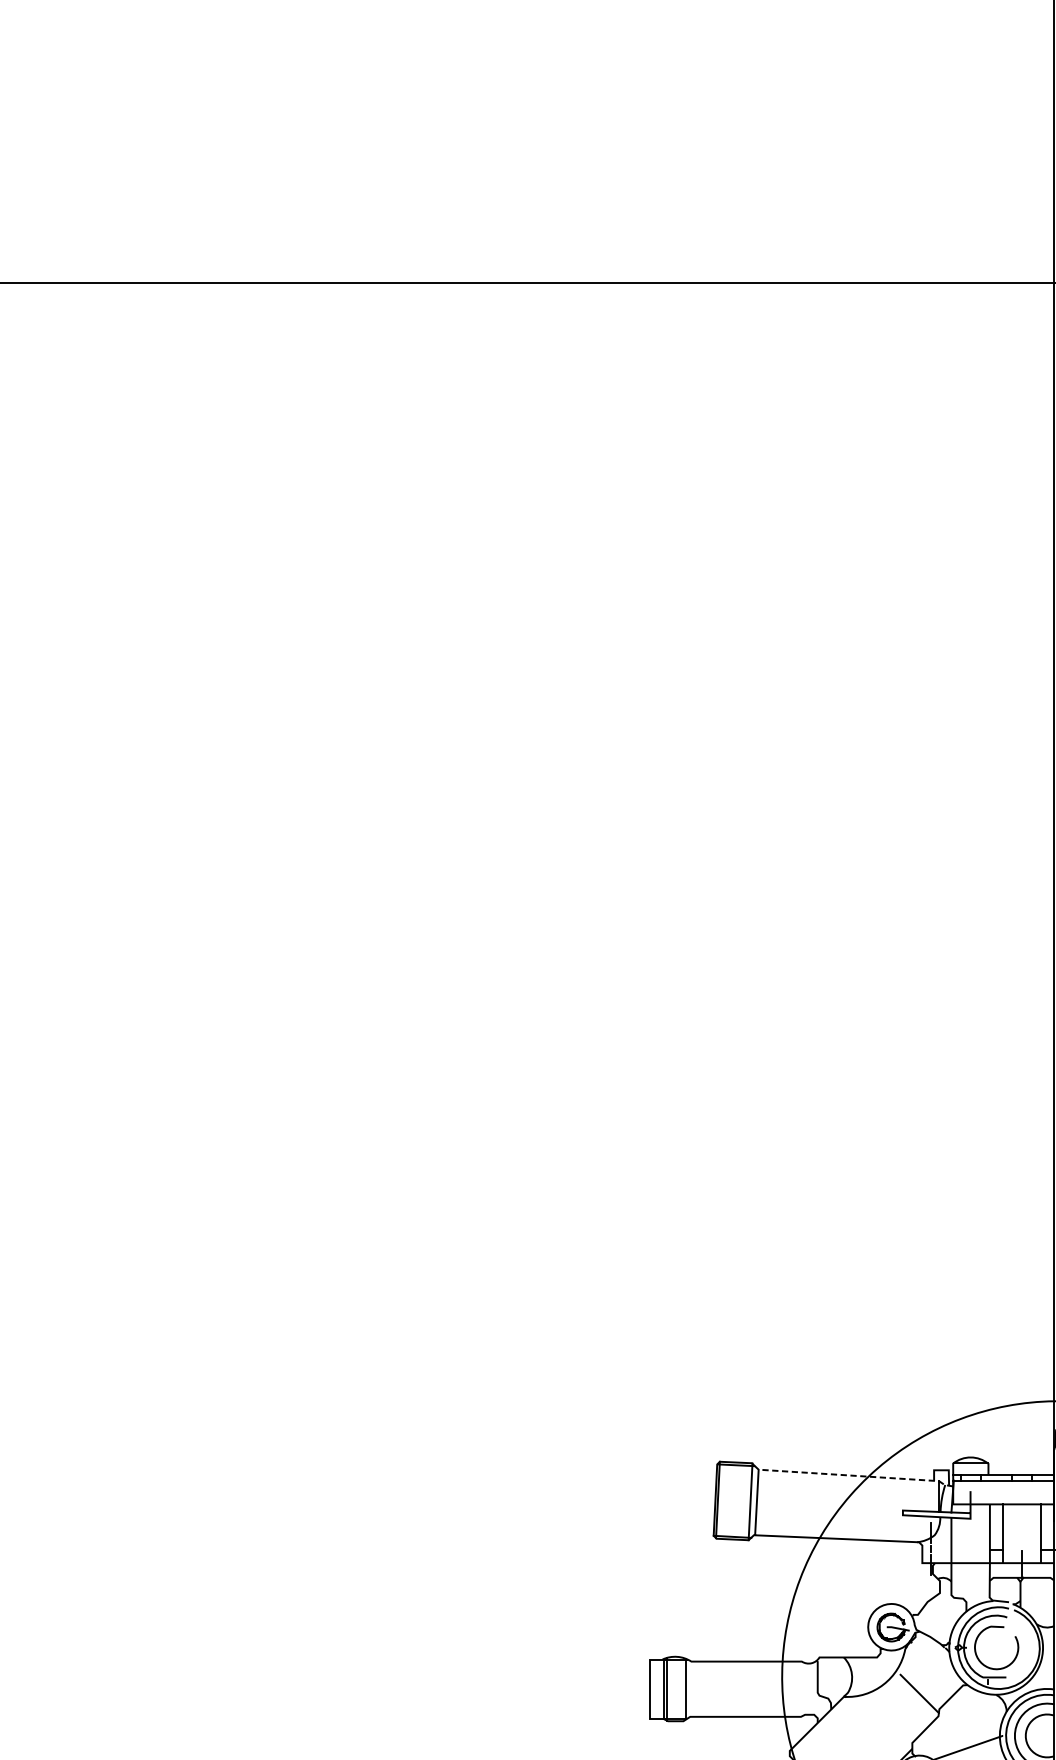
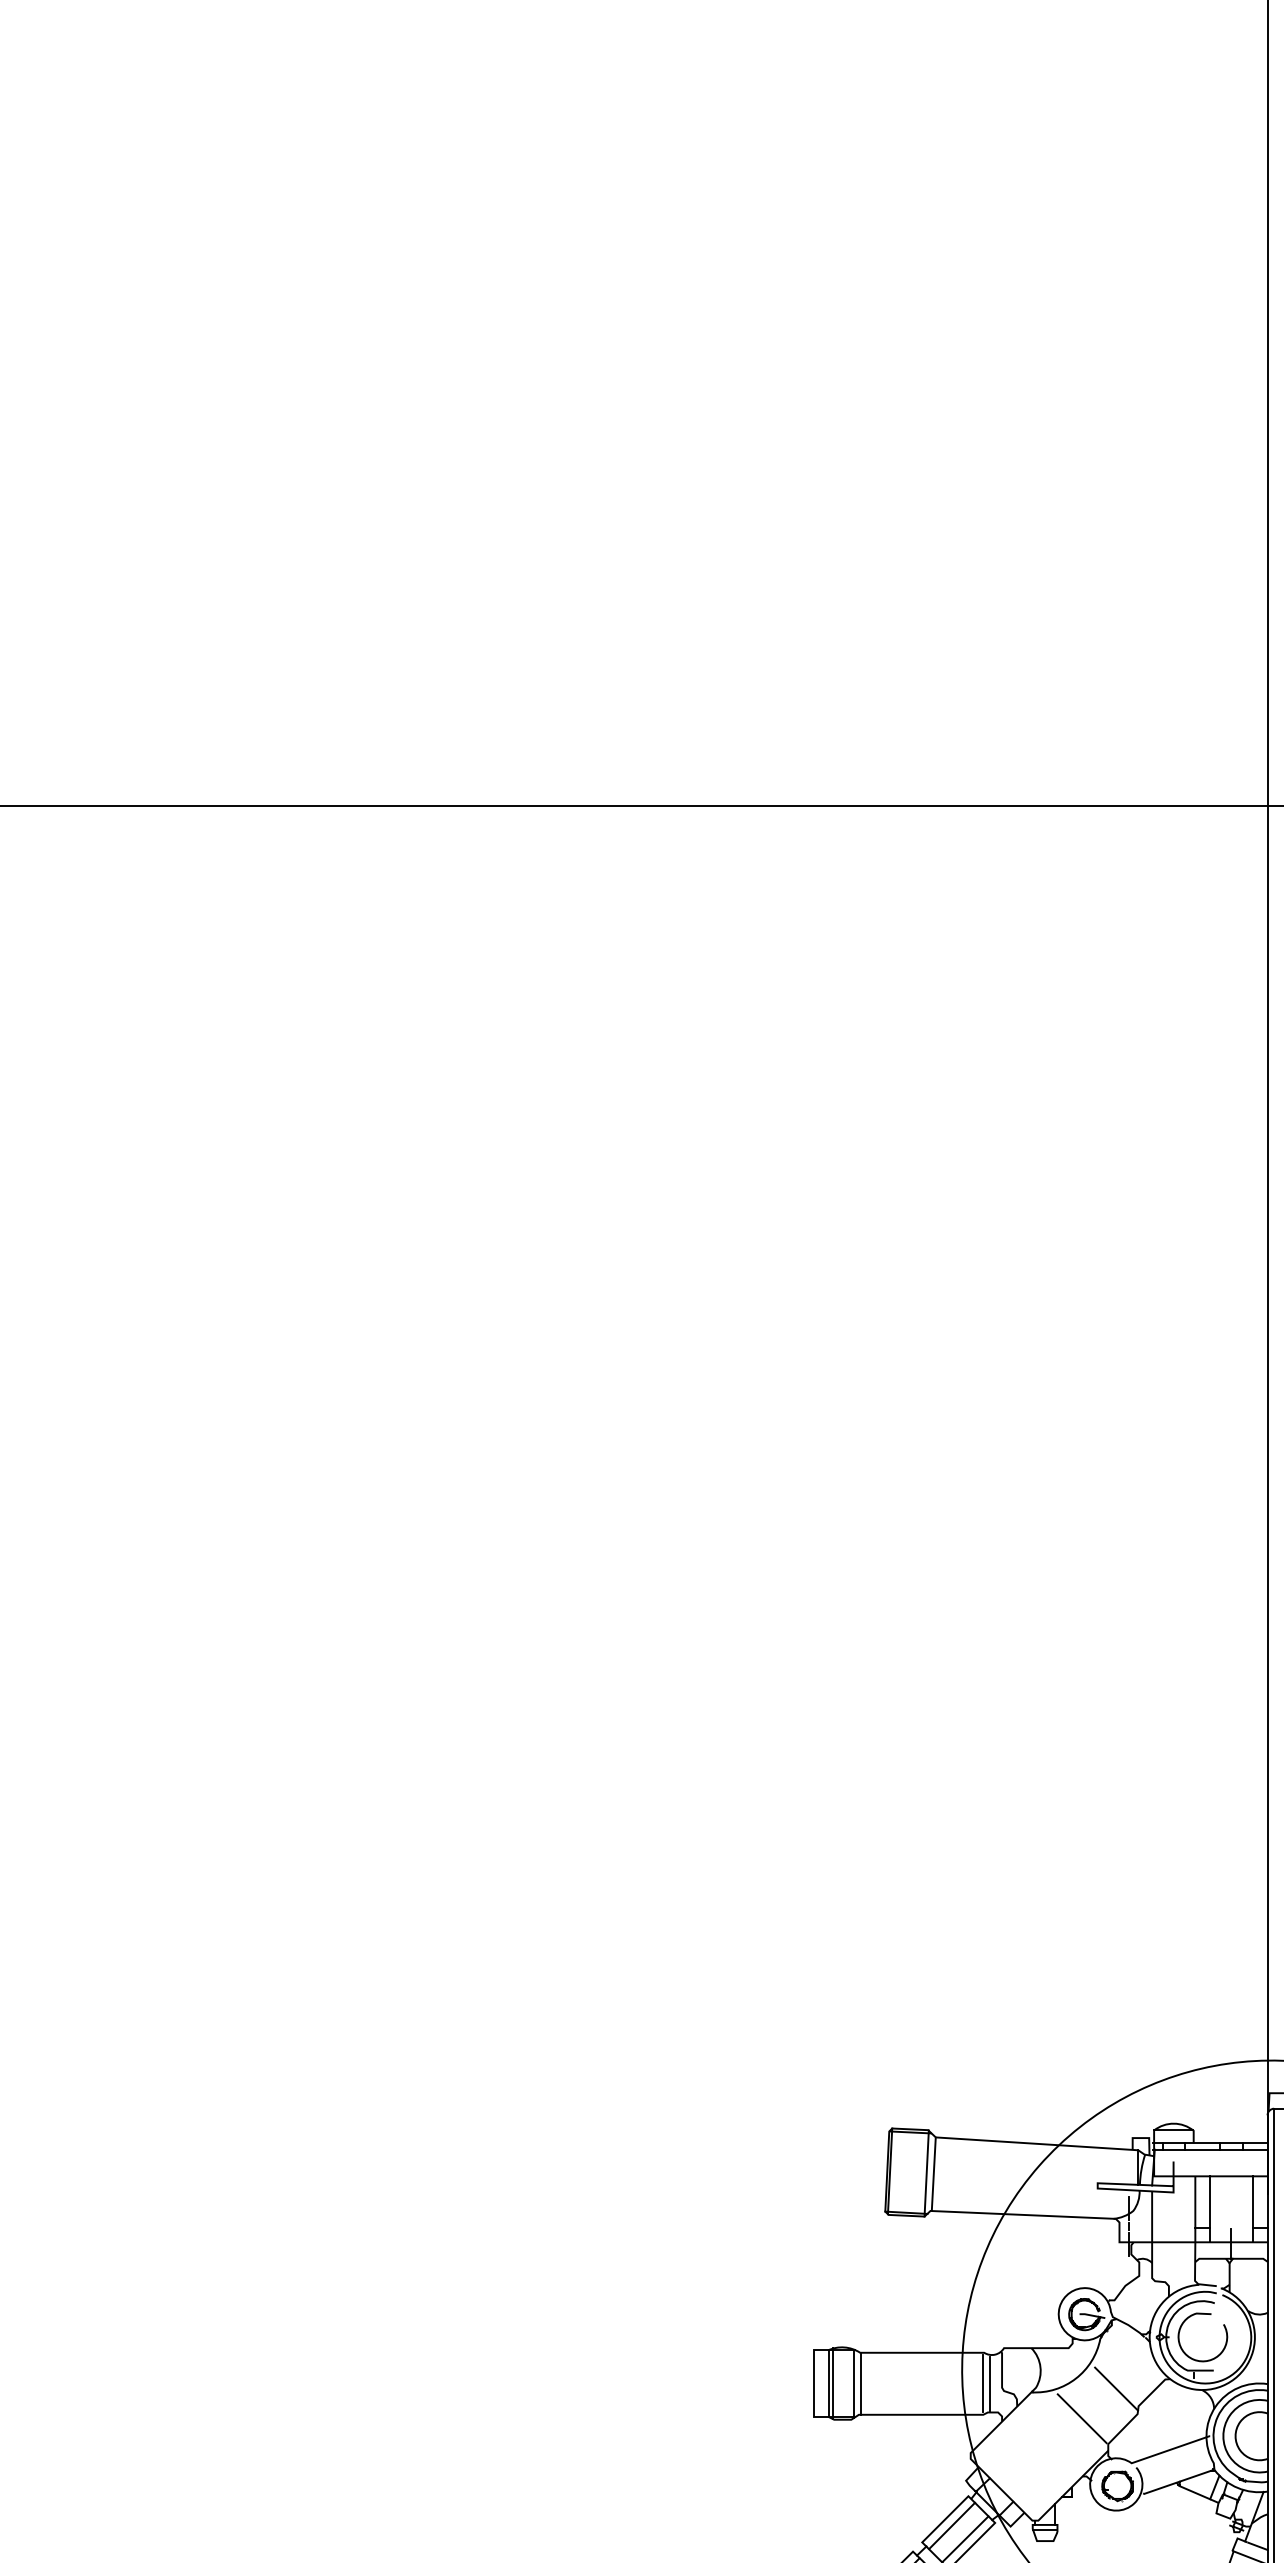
line: (857, 1476) -> (1046, 2144), dashed -> solid
line: (691, 1688) -> (860, 2383), added
line: (800, 1688) -> (982, 2383), added
line: (806, 1689) -> (989, 2384), added
line: (888, 1720) -> (1081, 2418), added

